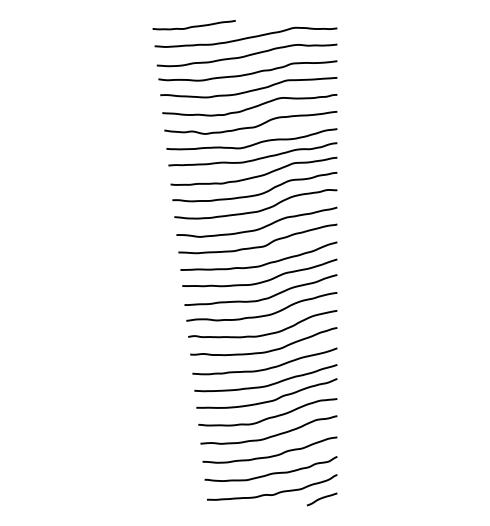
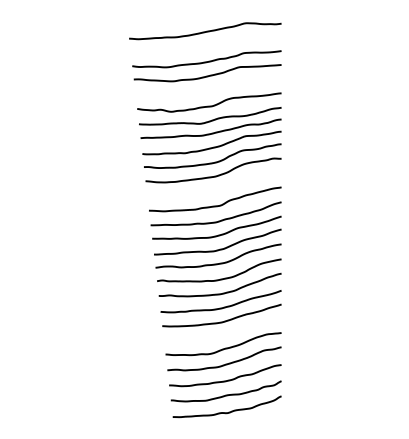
curve: (193, 25) -> (161, 21), removed
curve: (247, 55) -> (206, 46), removed
curve: (249, 107) -> (208, 89), removed
curve: (260, 227) -> (217, 189), removed
curve: (266, 400) -> (222, 334), removed
curve: (321, 499) -> (268, 416), removed

